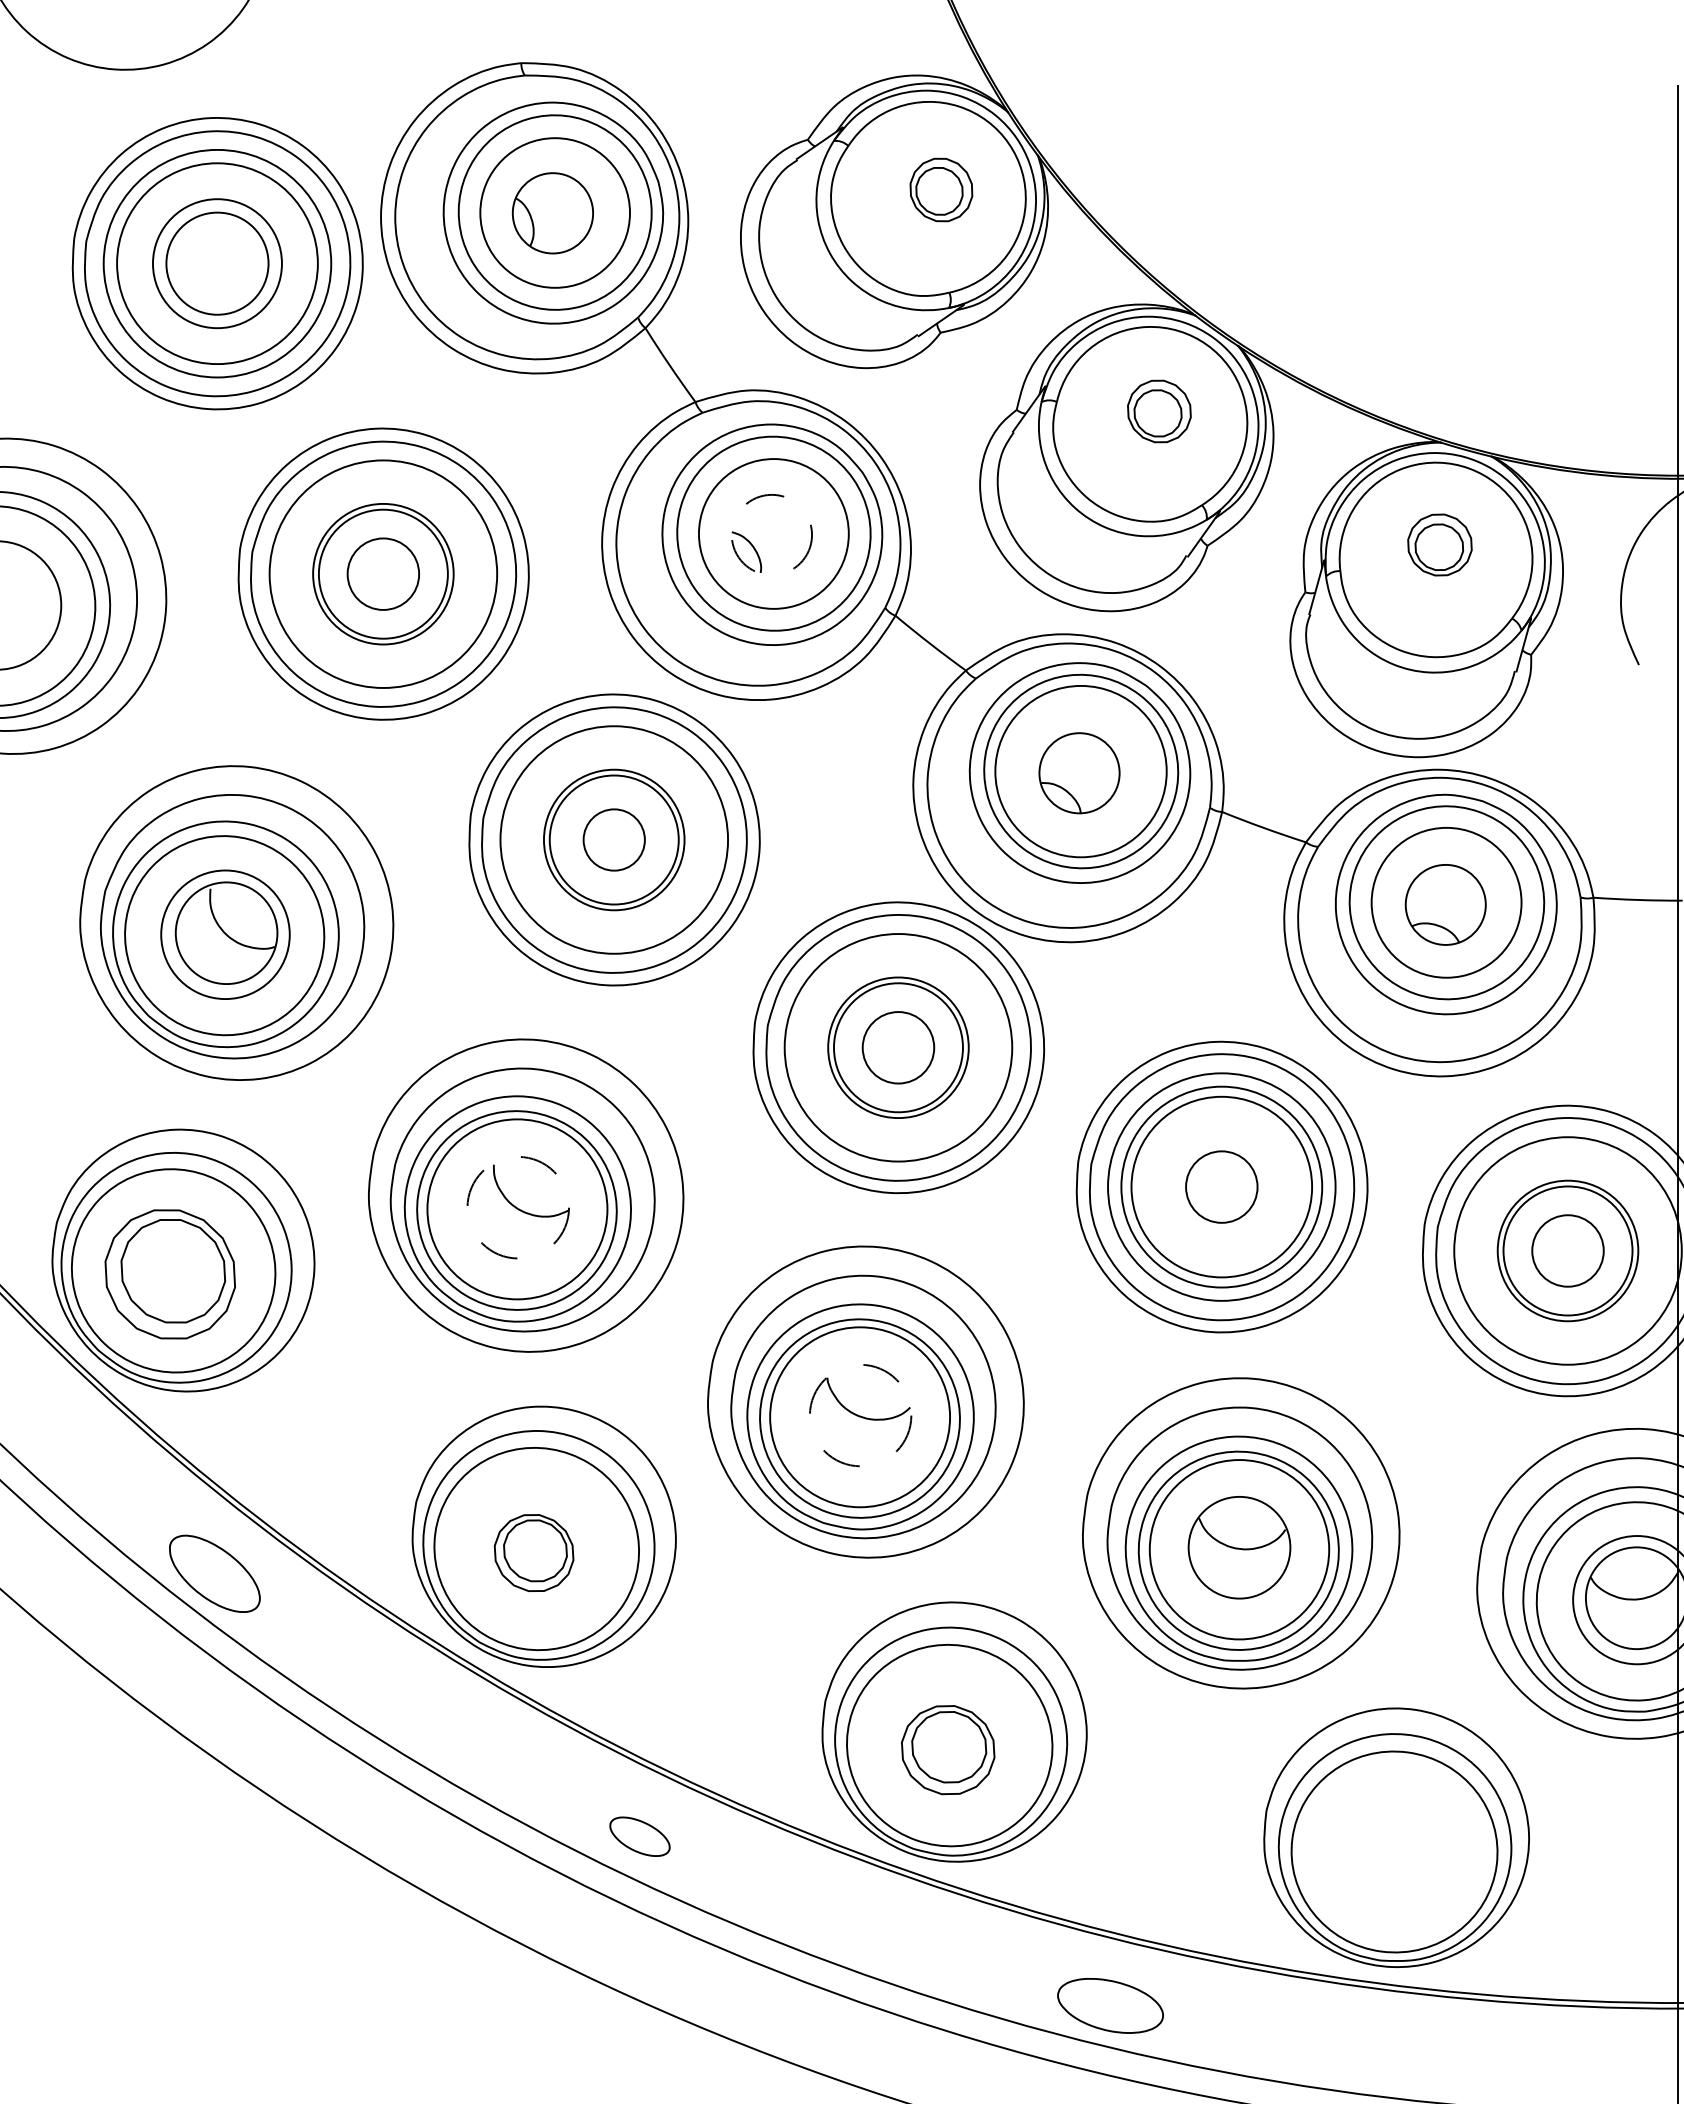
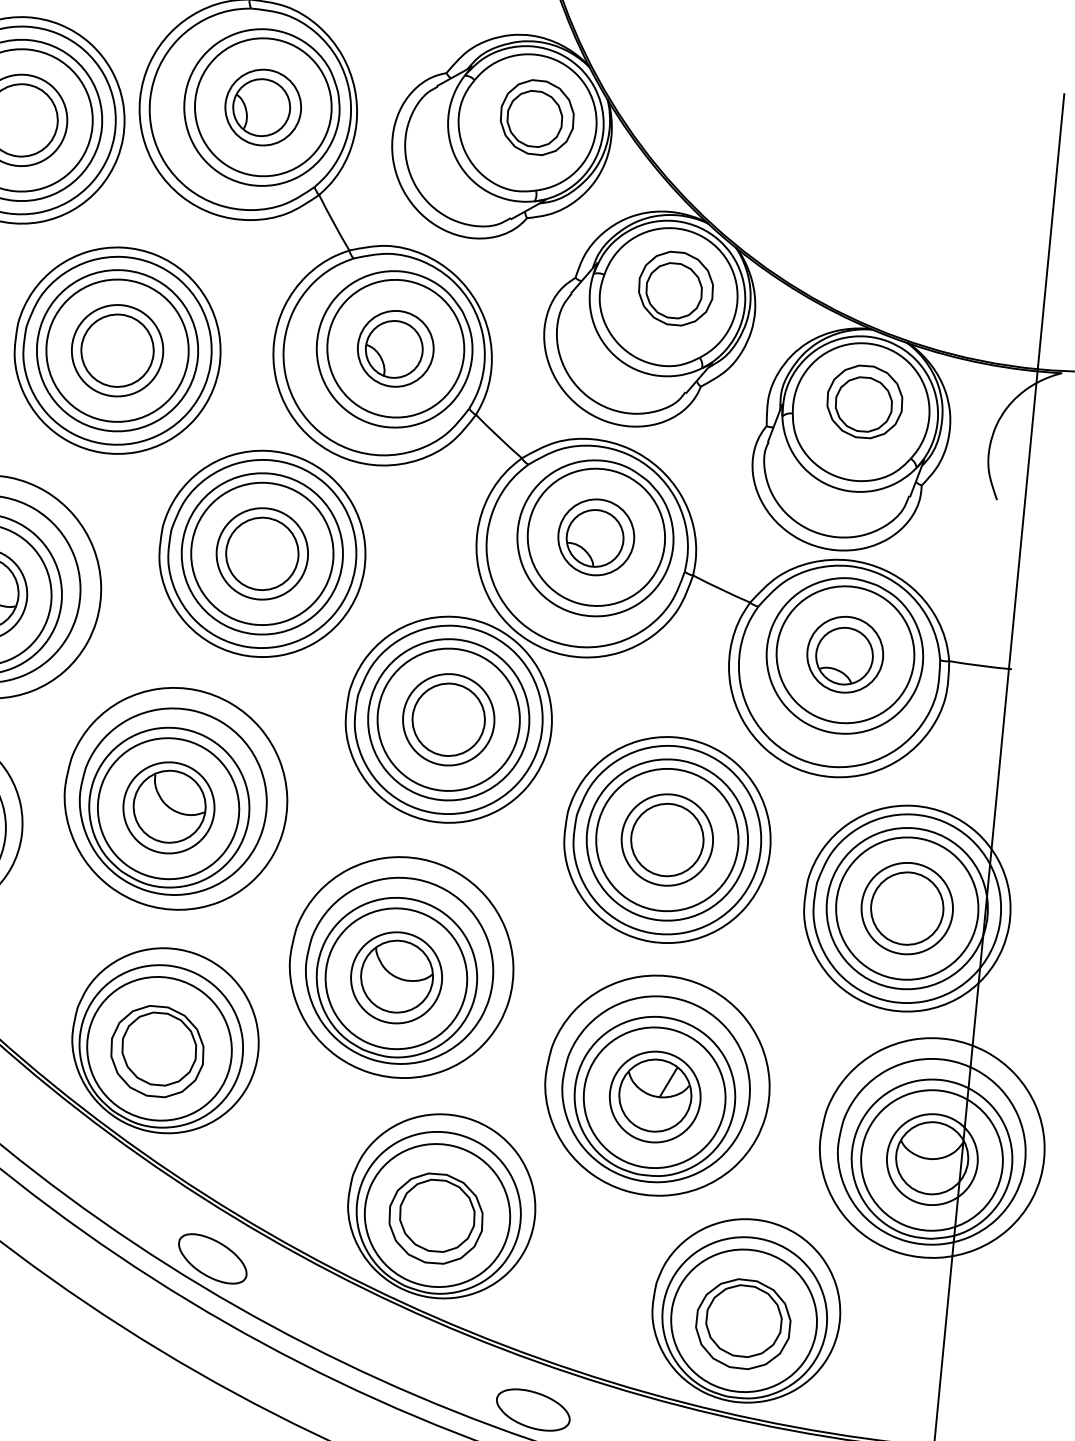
part: (941, 189) -> (537, 117), size x1.67
circle: (554, 212) -> (262, 107), size x0.71
part: (1159, 411) -> (676, 288), size x1.67
circle: (773, 533) -> (395, 348), size x0.71
circle: (771, 534) -> (394, 349), dashed -> solid
part: (1439, 544) -> (864, 401), size x1.67
circle: (383, 573) -> (117, 350), size x1.43
circle: (383, 574) -> (117, 350), size x1.43
circle: (1080, 771) -> (595, 537), size x0.62
circle: (613, 839) -> (261, 553), size x1.43
circle: (614, 839) -> (262, 553), size x1.67
circle: (1446, 902) -> (845, 654), size x0.71
circle: (898, 1047) -> (448, 719), size x1.43
circle: (898, 1047) -> (448, 719), size x1.43
circle: (1221, 1186) -> (667, 839), size x0.71
circle: (1221, 1187) -> (667, 840), size x1.43
circle: (518, 1207) -> (169, 806), dashed -> solid
circle: (517, 1209) -> (169, 808), size x0.71
circle: (1567, 1250) -> (906, 908), size x1.43
circle: (1567, 1250) -> (906, 908), size x1.43
circle: (860, 1415) -> (396, 976), dashed -> solid
circle: (859, 1417) -> (396, 977), size x0.71
line: (1255, 1527) -> (668, 1082), added
circle: (1239, 1549) -> (655, 1096), size x0.71
part: (533, 1552) -> (157, 1051), size x1.67
part: (948, 1749) -> (436, 1218), size x1.43
part: (639, 1836) -> (212, 1258), size x1.67
part: (1393, 1856) -> (743, 1323), added

